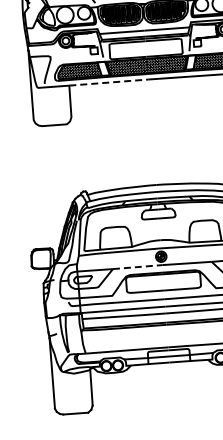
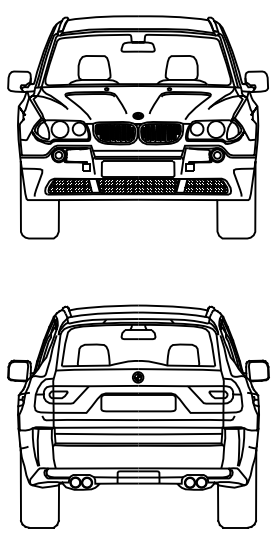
line: (109, 82) -> (99, 199), dashed -> solid
line: (138, 267) -> (114, 386), dashed -> solid

